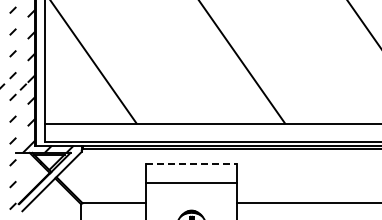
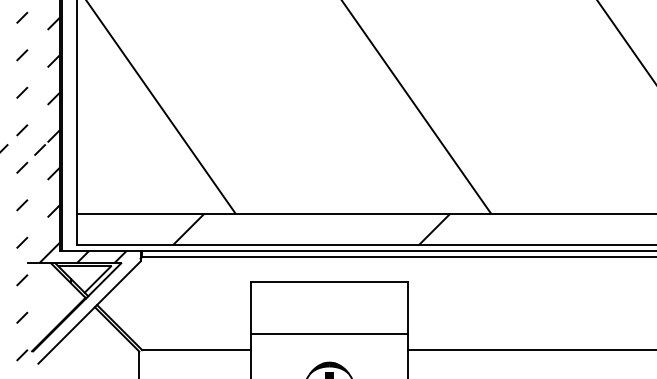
hatch: (180, 133) -> (310, 229), added
line: (192, 163) -> (331, 281), dashed -> solid
line: (191, 183) -> (329, 334), moved

